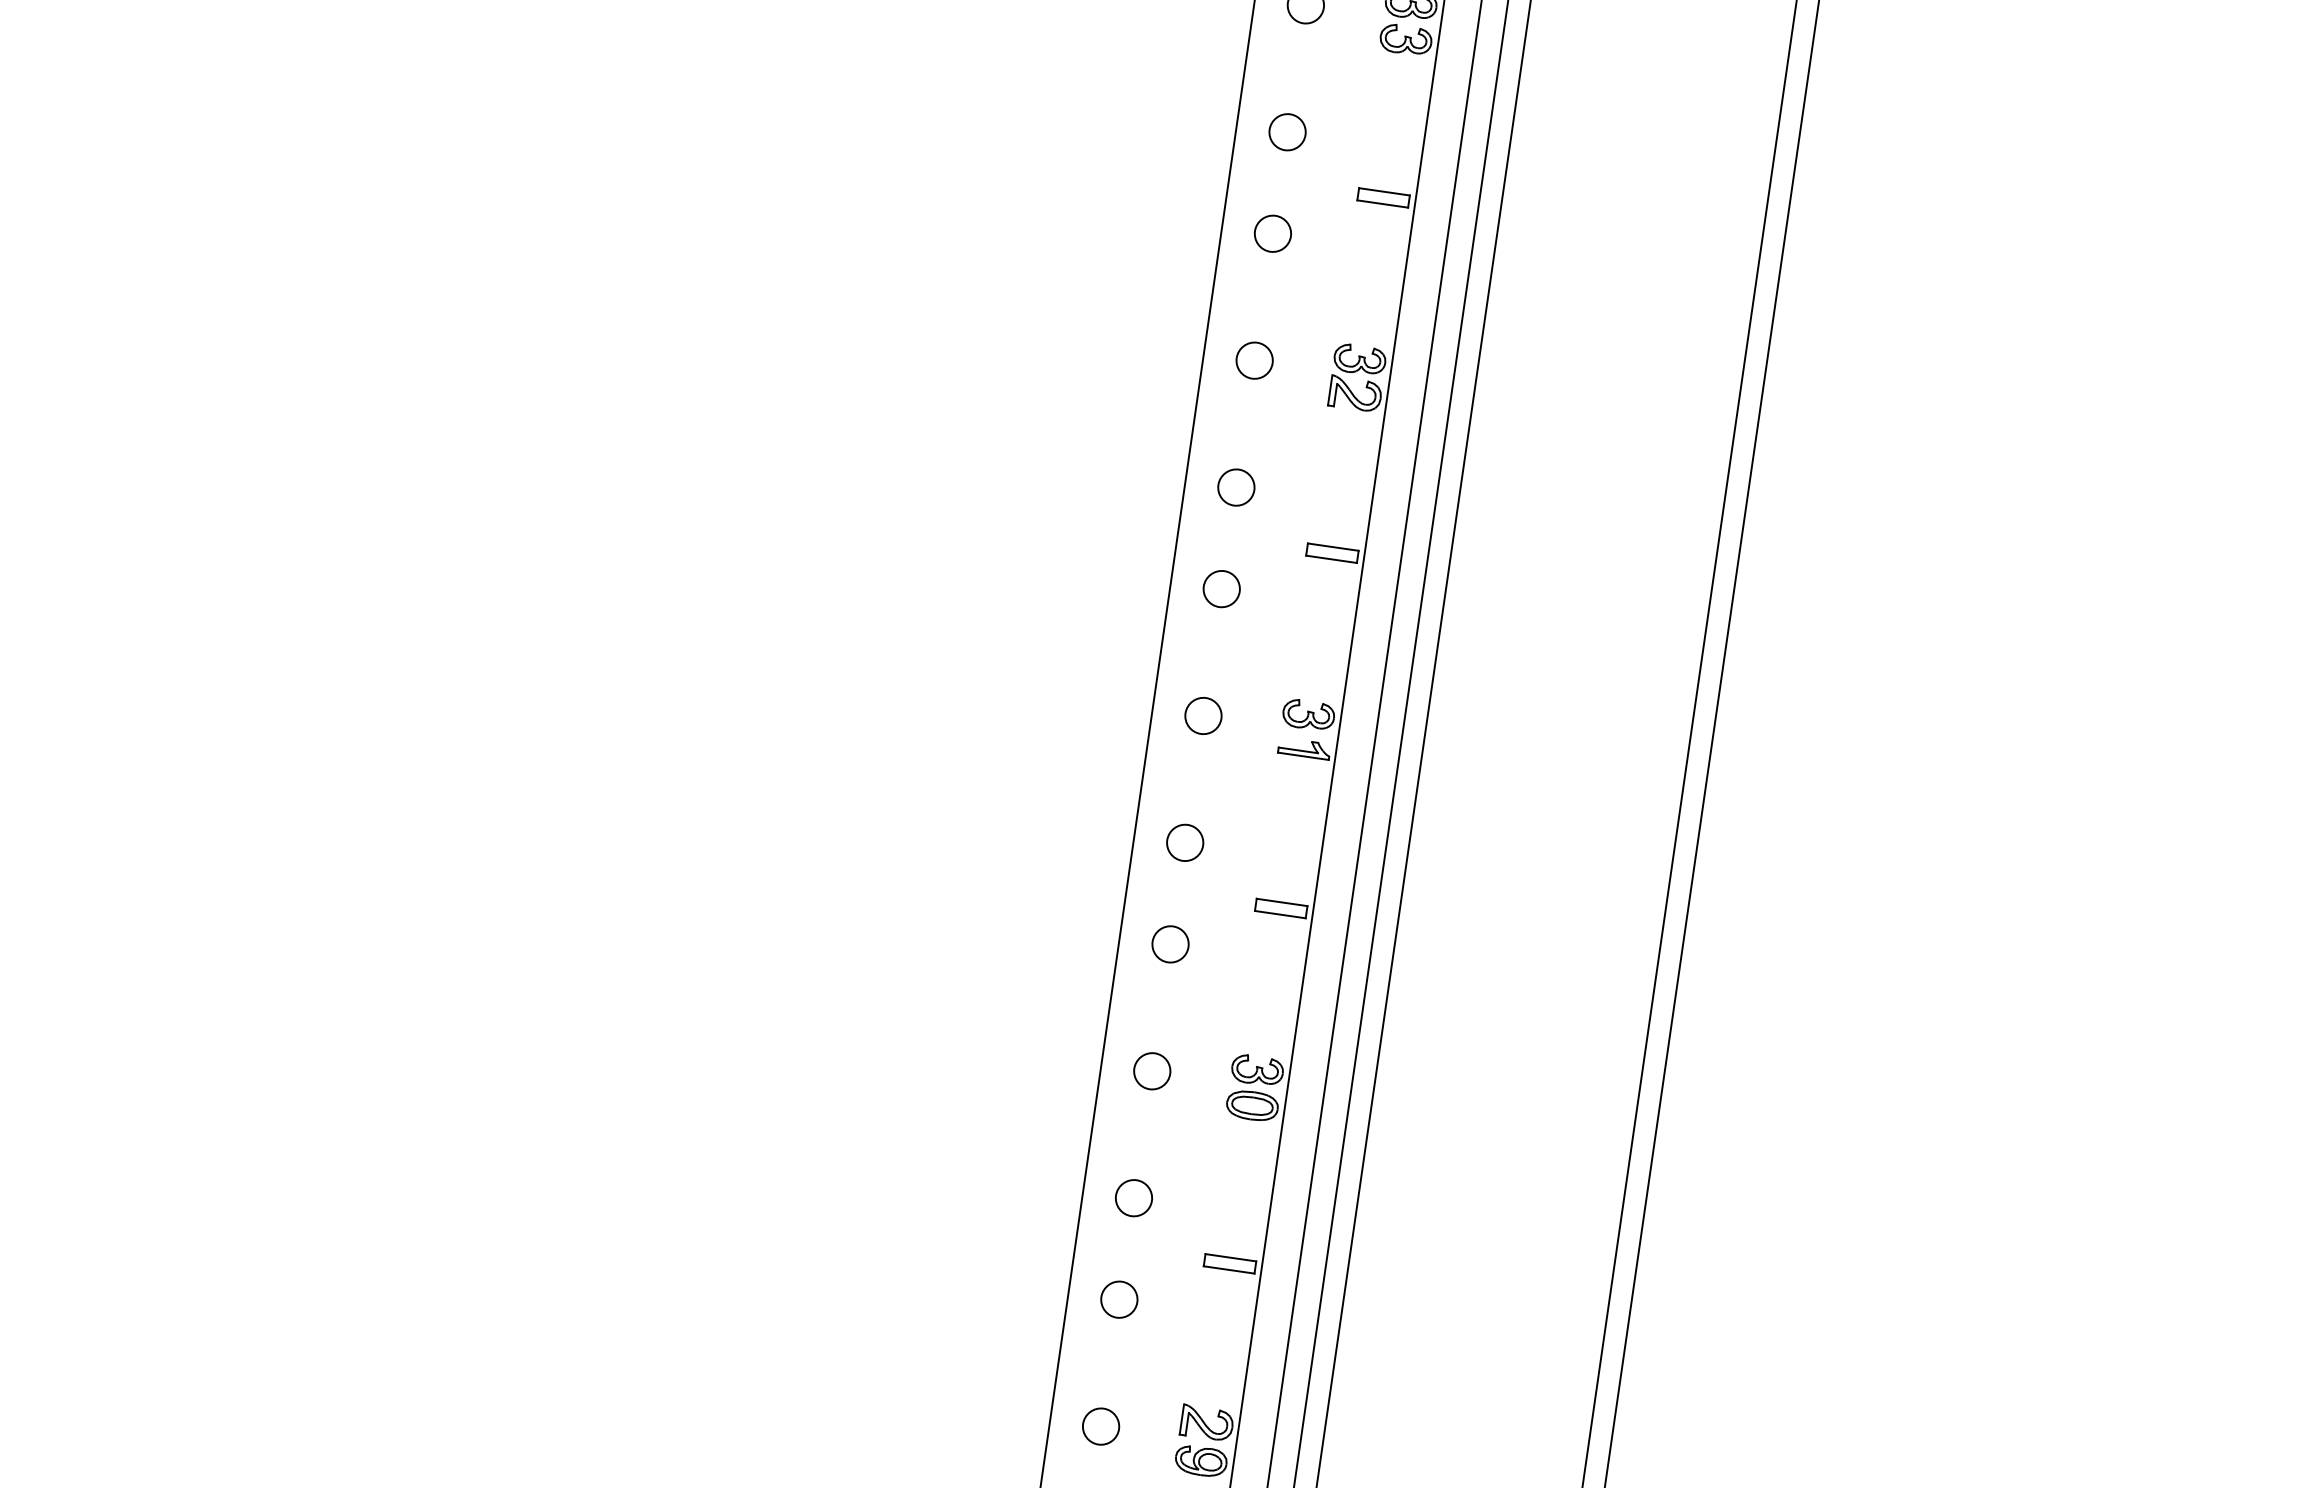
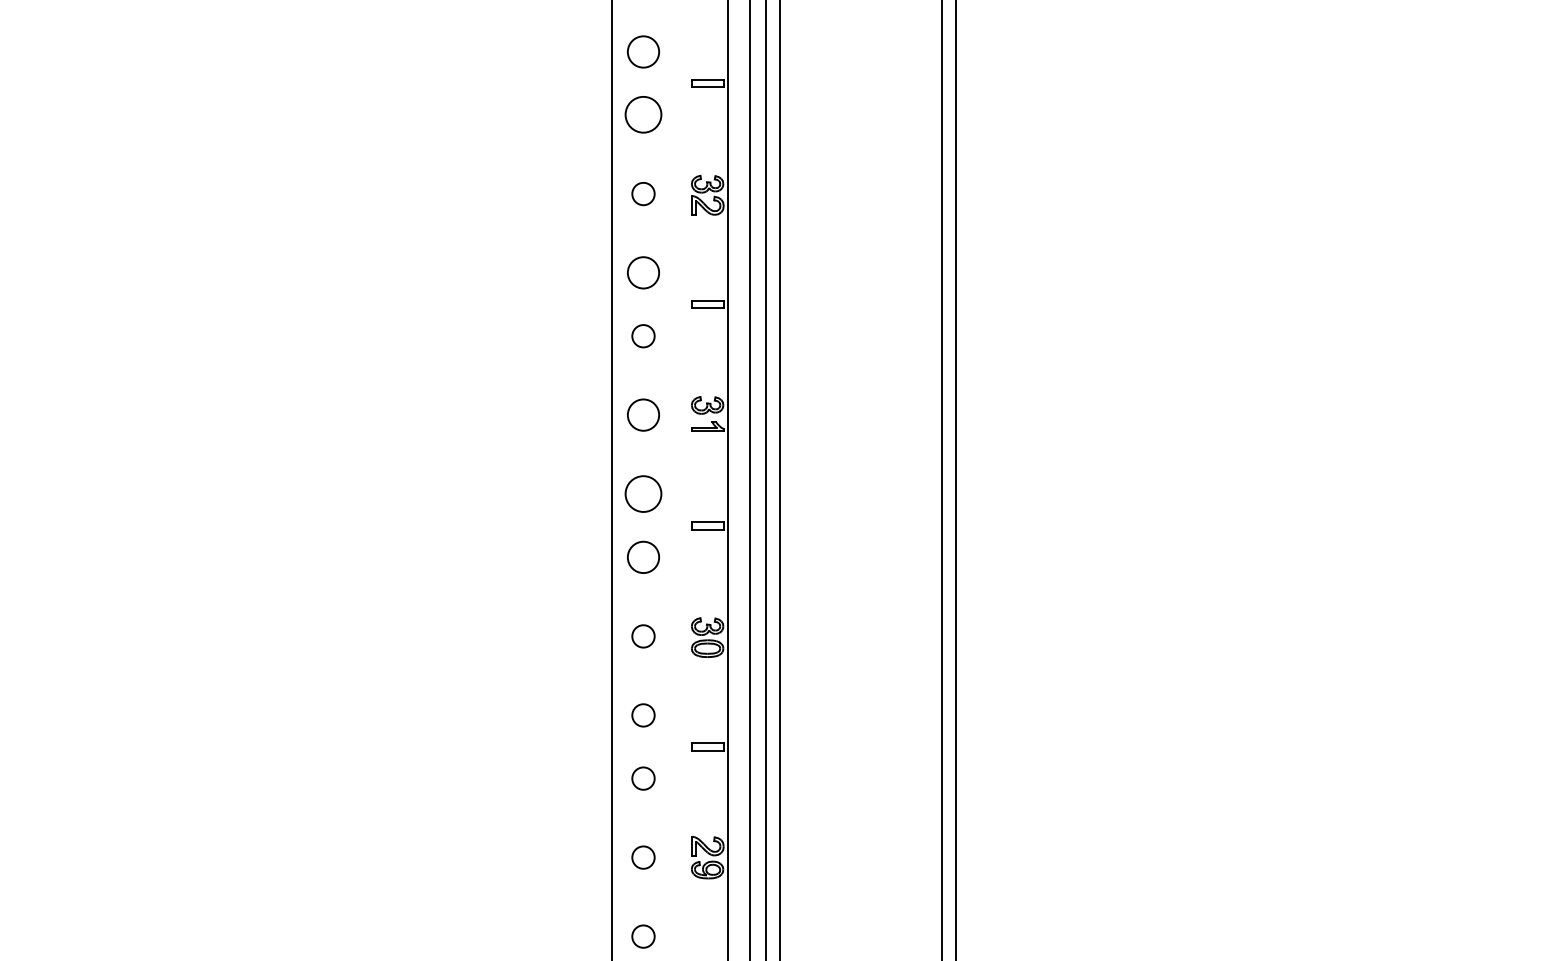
circle: (1287, 131) -> (643, 51), size x1.4
circle: (1272, 234) -> (643, 115), size x1.6
circle: (1236, 488) -> (643, 273), size x1.4
circle: (1203, 716) -> (643, 415), size x1.4
circle: (1185, 843) -> (643, 494), size x1.6
circle: (1170, 944) -> (643, 557), size x1.4

